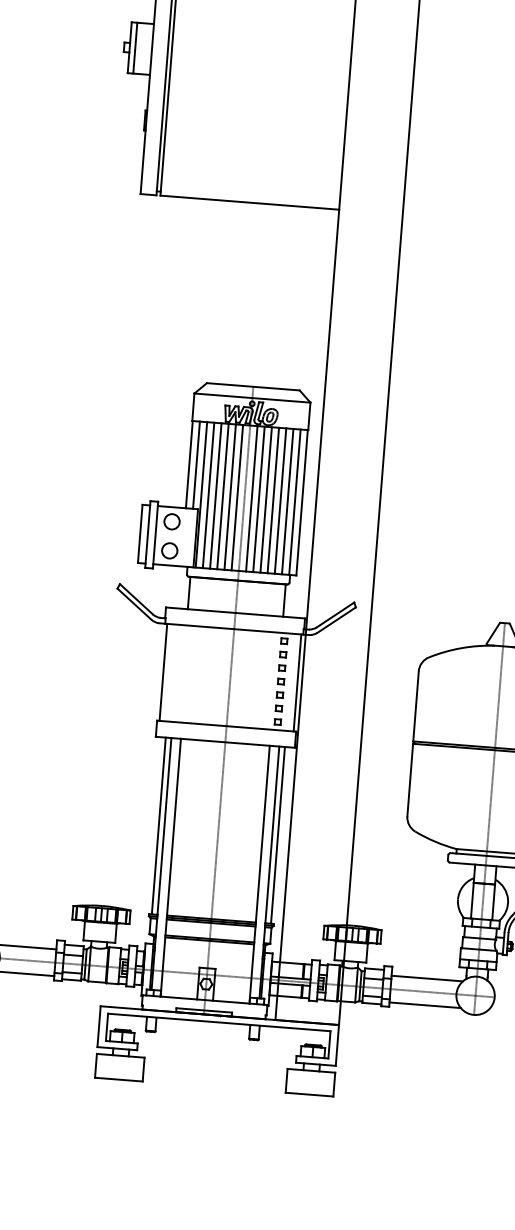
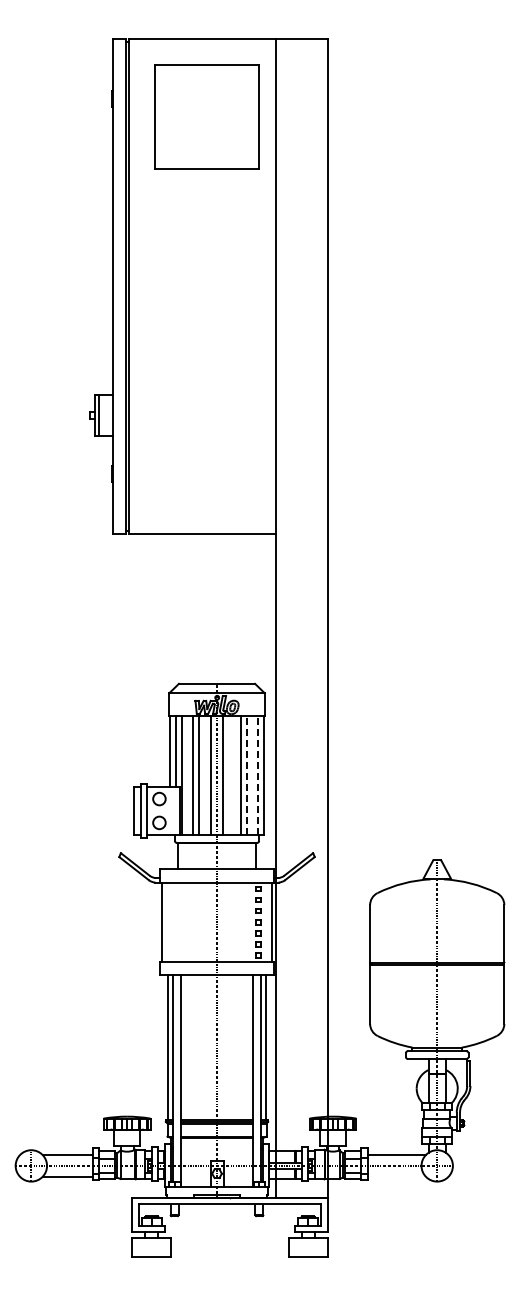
line: (208, 494) -> (187, 774), removed
line: (230, 496) -> (205, 774), removed
line: (258, 498) -> (228, 774), removed
line: (265, 499) -> (234, 774), removed
line: (287, 500) -> (252, 774), removed
line: (280, 501) -> (246, 775), solid -> dashed
line: (295, 502) -> (258, 775), solid -> dashed
line: (424, 1004) -> (396, 1176), removed

